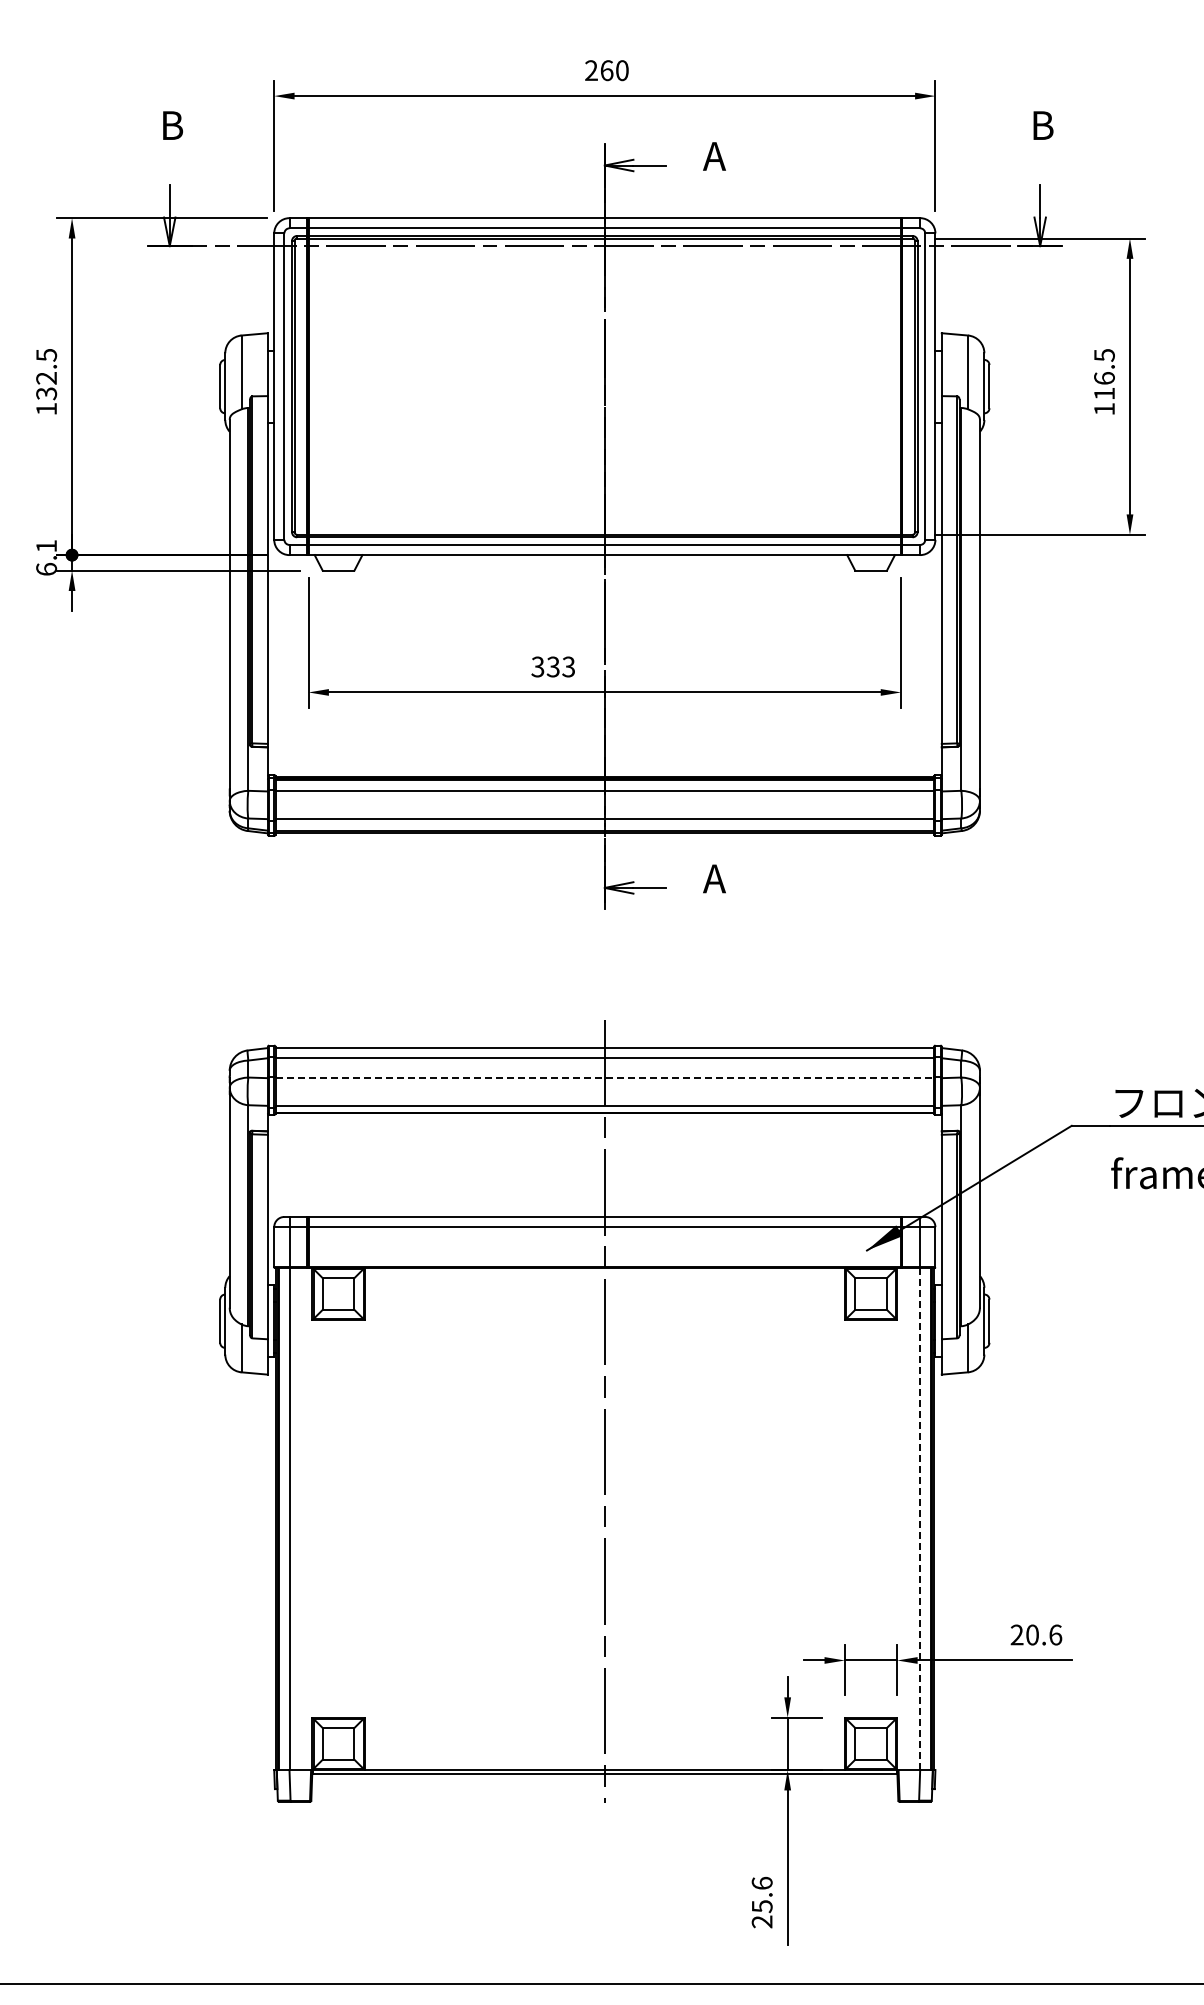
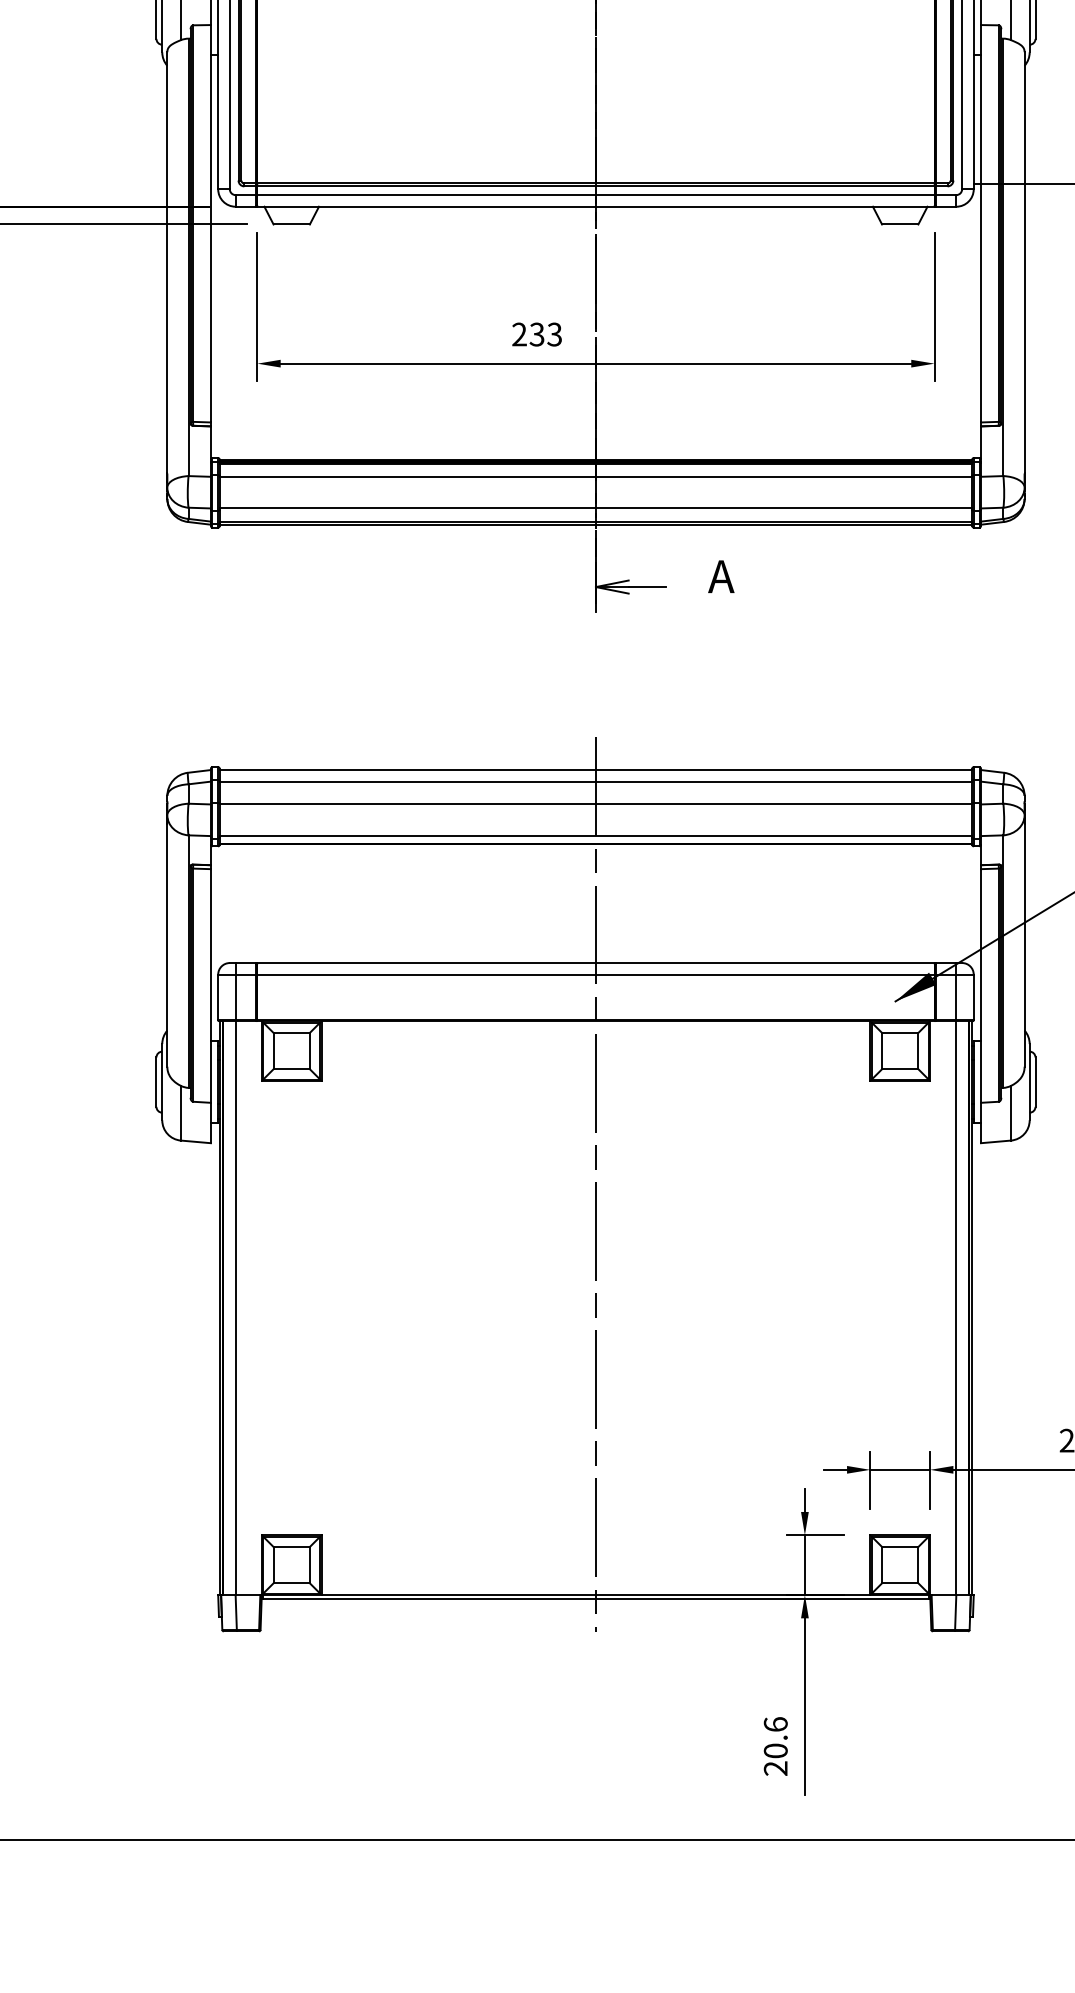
text: (537, 667) -> (519, 335), 333 -> 233
line: (605, 1078) -> (596, 804), dashed -> solid
line: (919, 1519) -> (955, 1308), dashed -> solid
text: (761, 1906) -> (774, 1750), 25.6 -> 20.6

